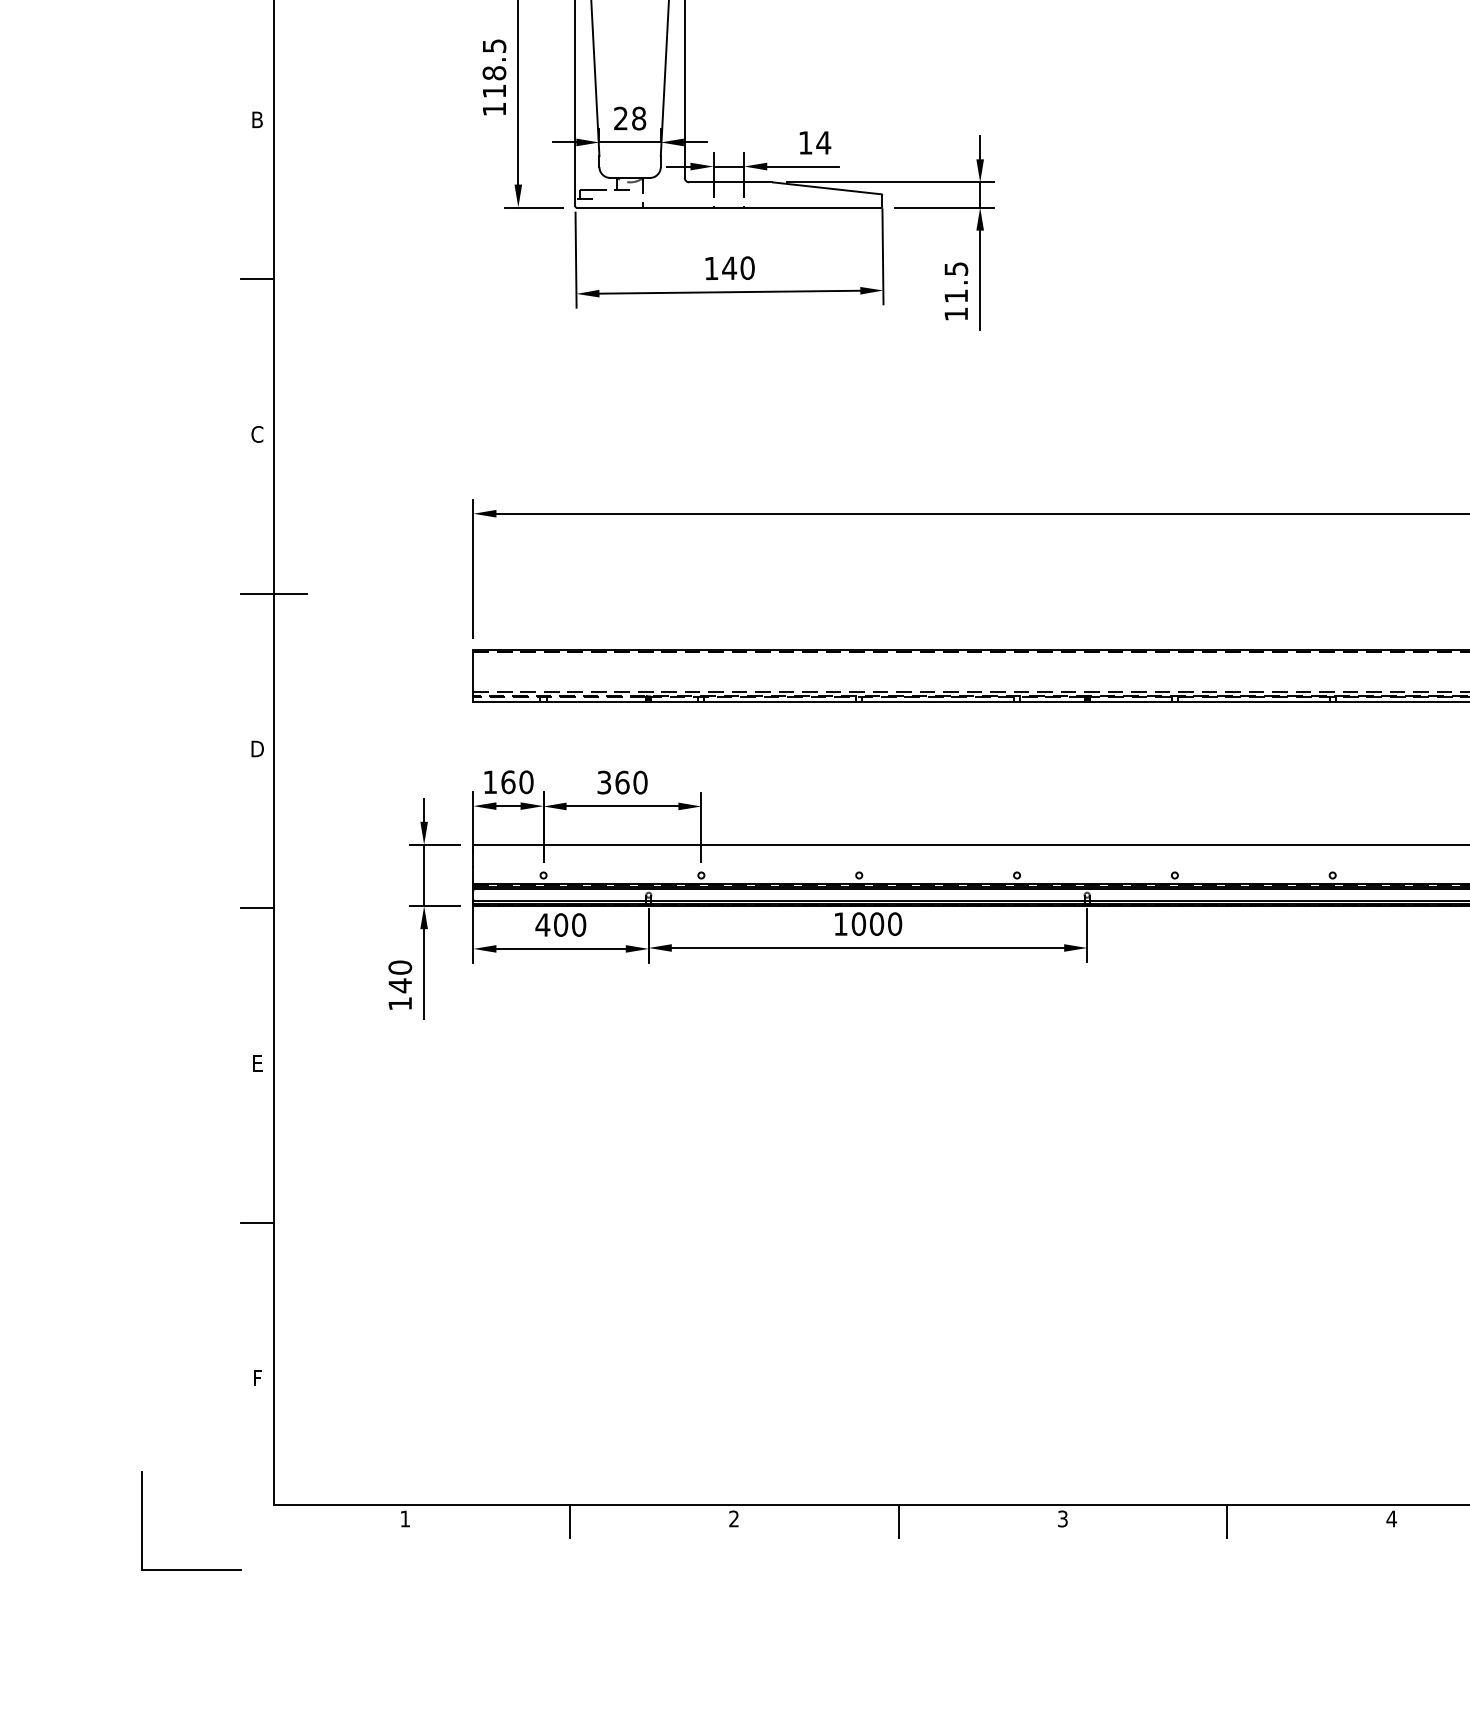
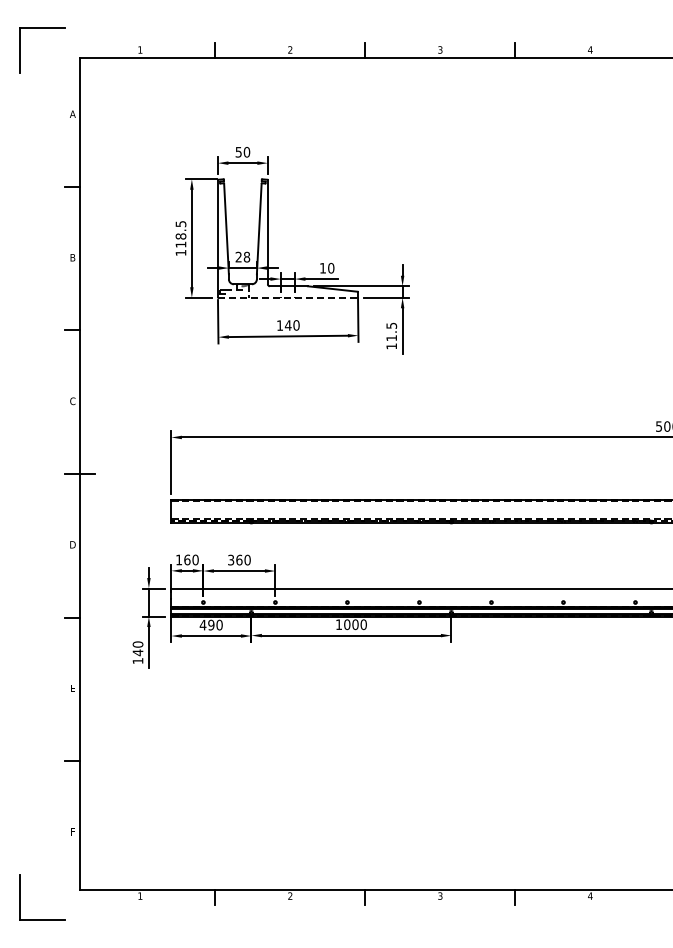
text: (822, 141) -> (330, 267), 14 -> 10
line: (727, 206) -> (287, 297), solid -> dashed
text: (561, 925) -> (211, 625), 400 -> 490

